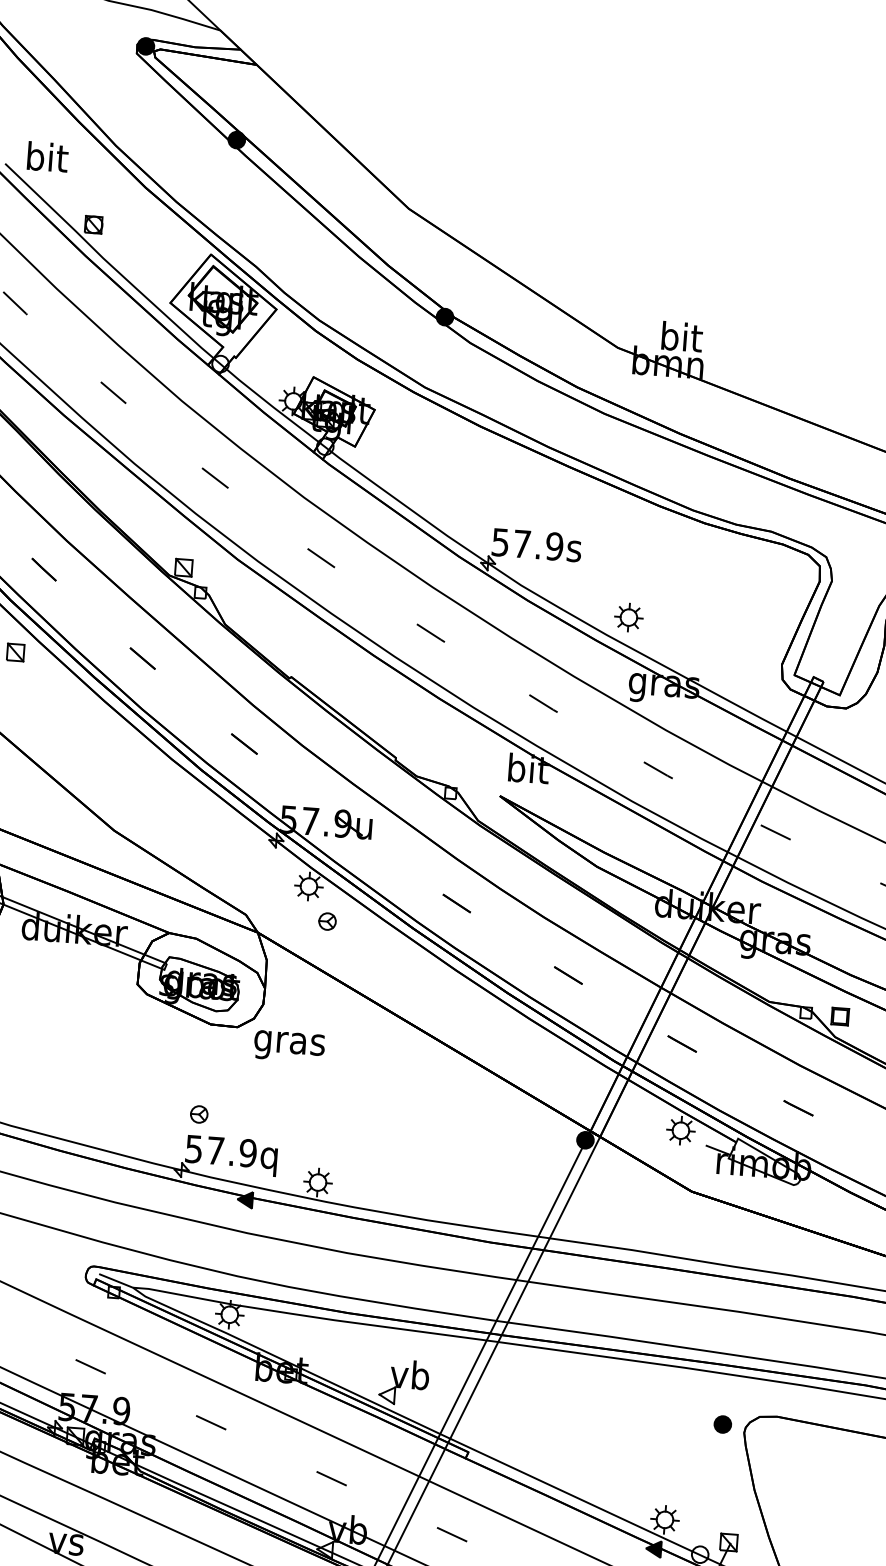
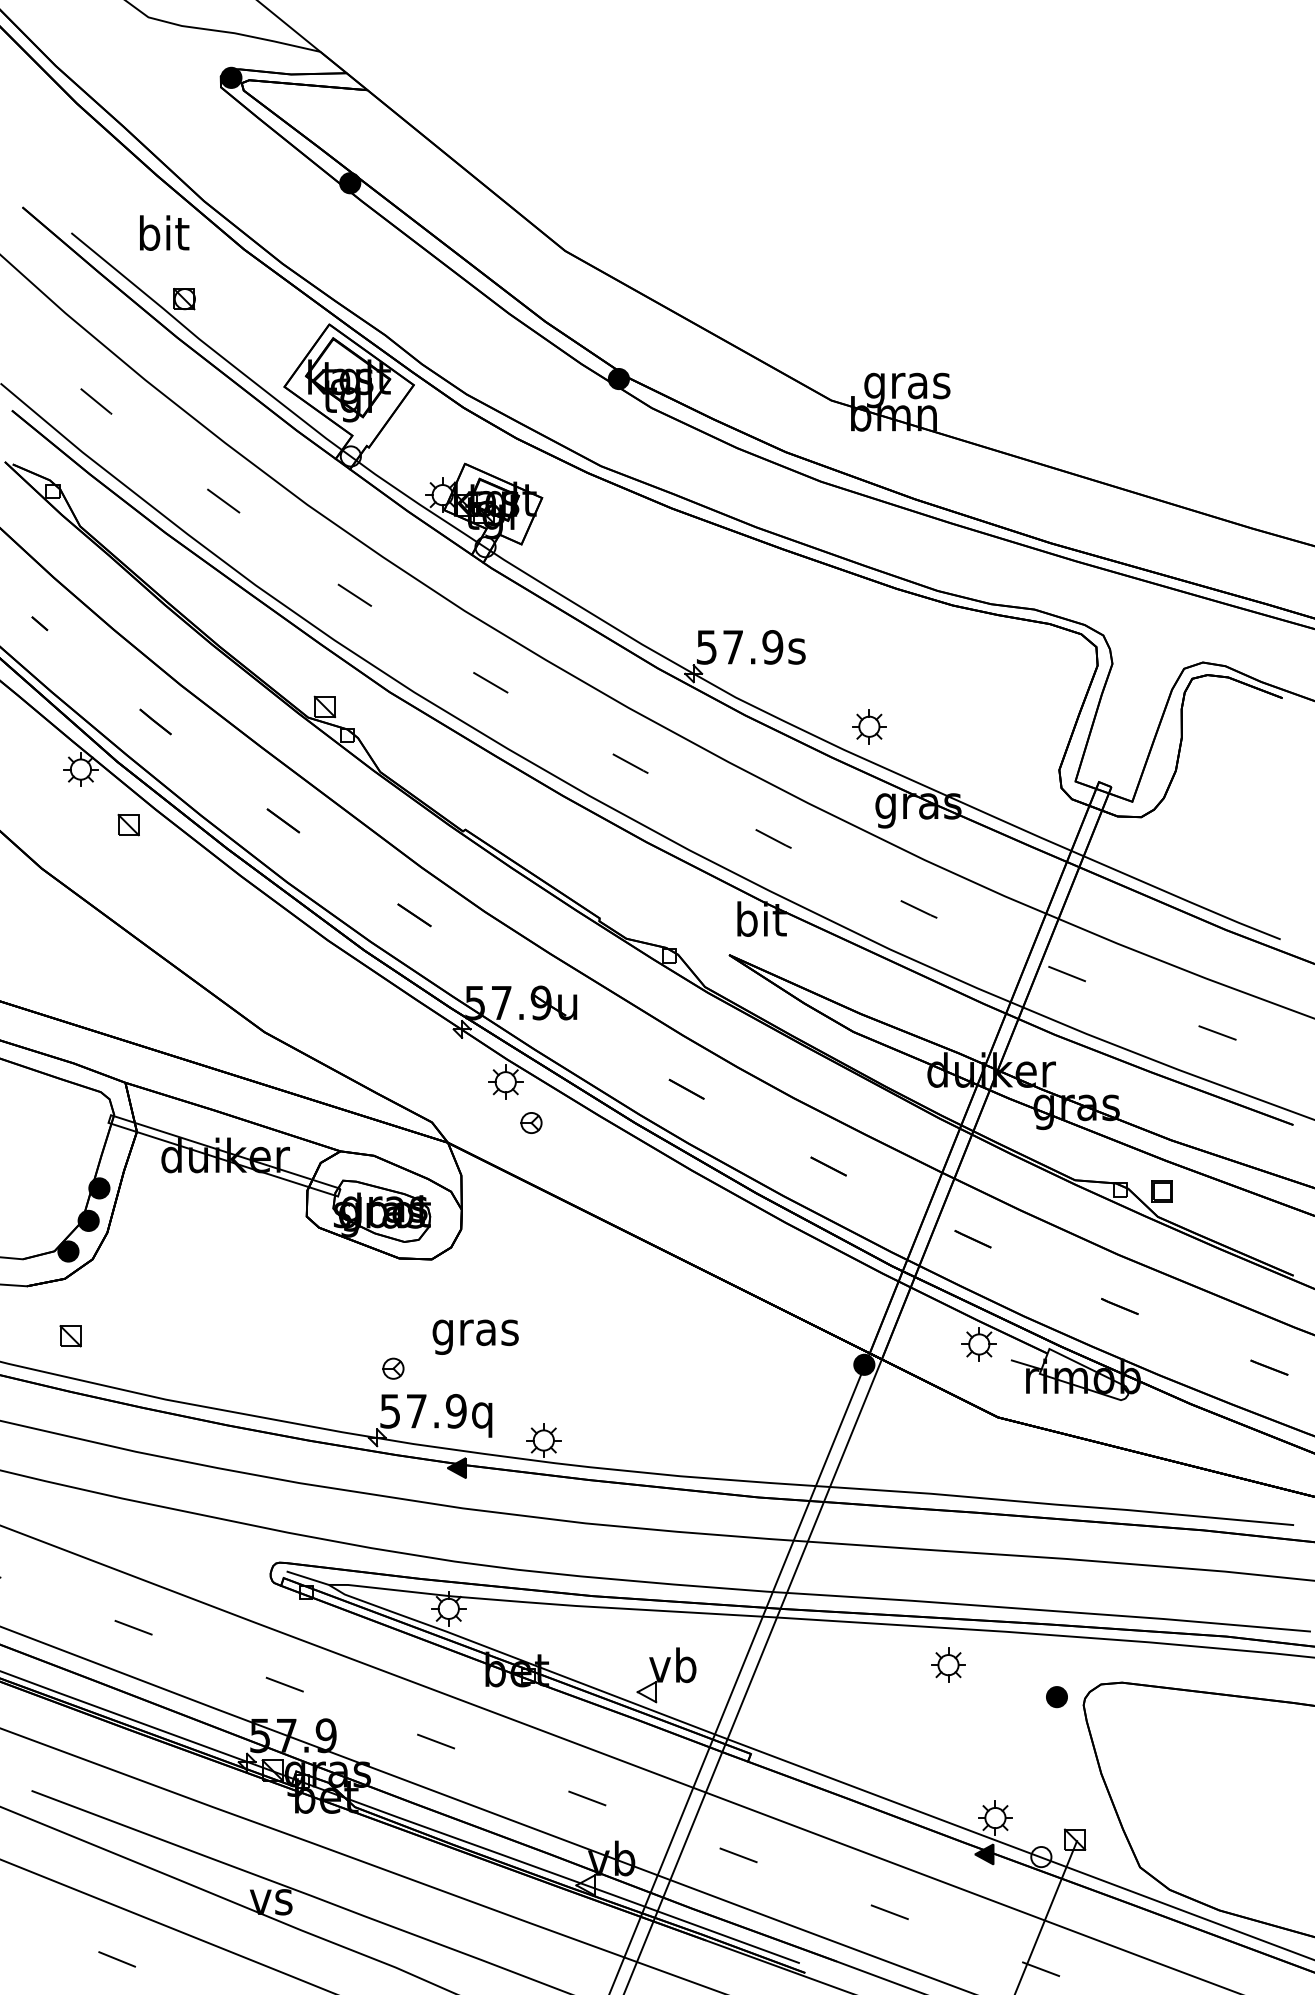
text: (47, 156) -> (164, 232), moved
text: (681, 340) -> (907, 385), bit -> gras
text: (289, 1046) -> (475, 1336), moved
part: (635, 1391) -> (948, 1664), added

